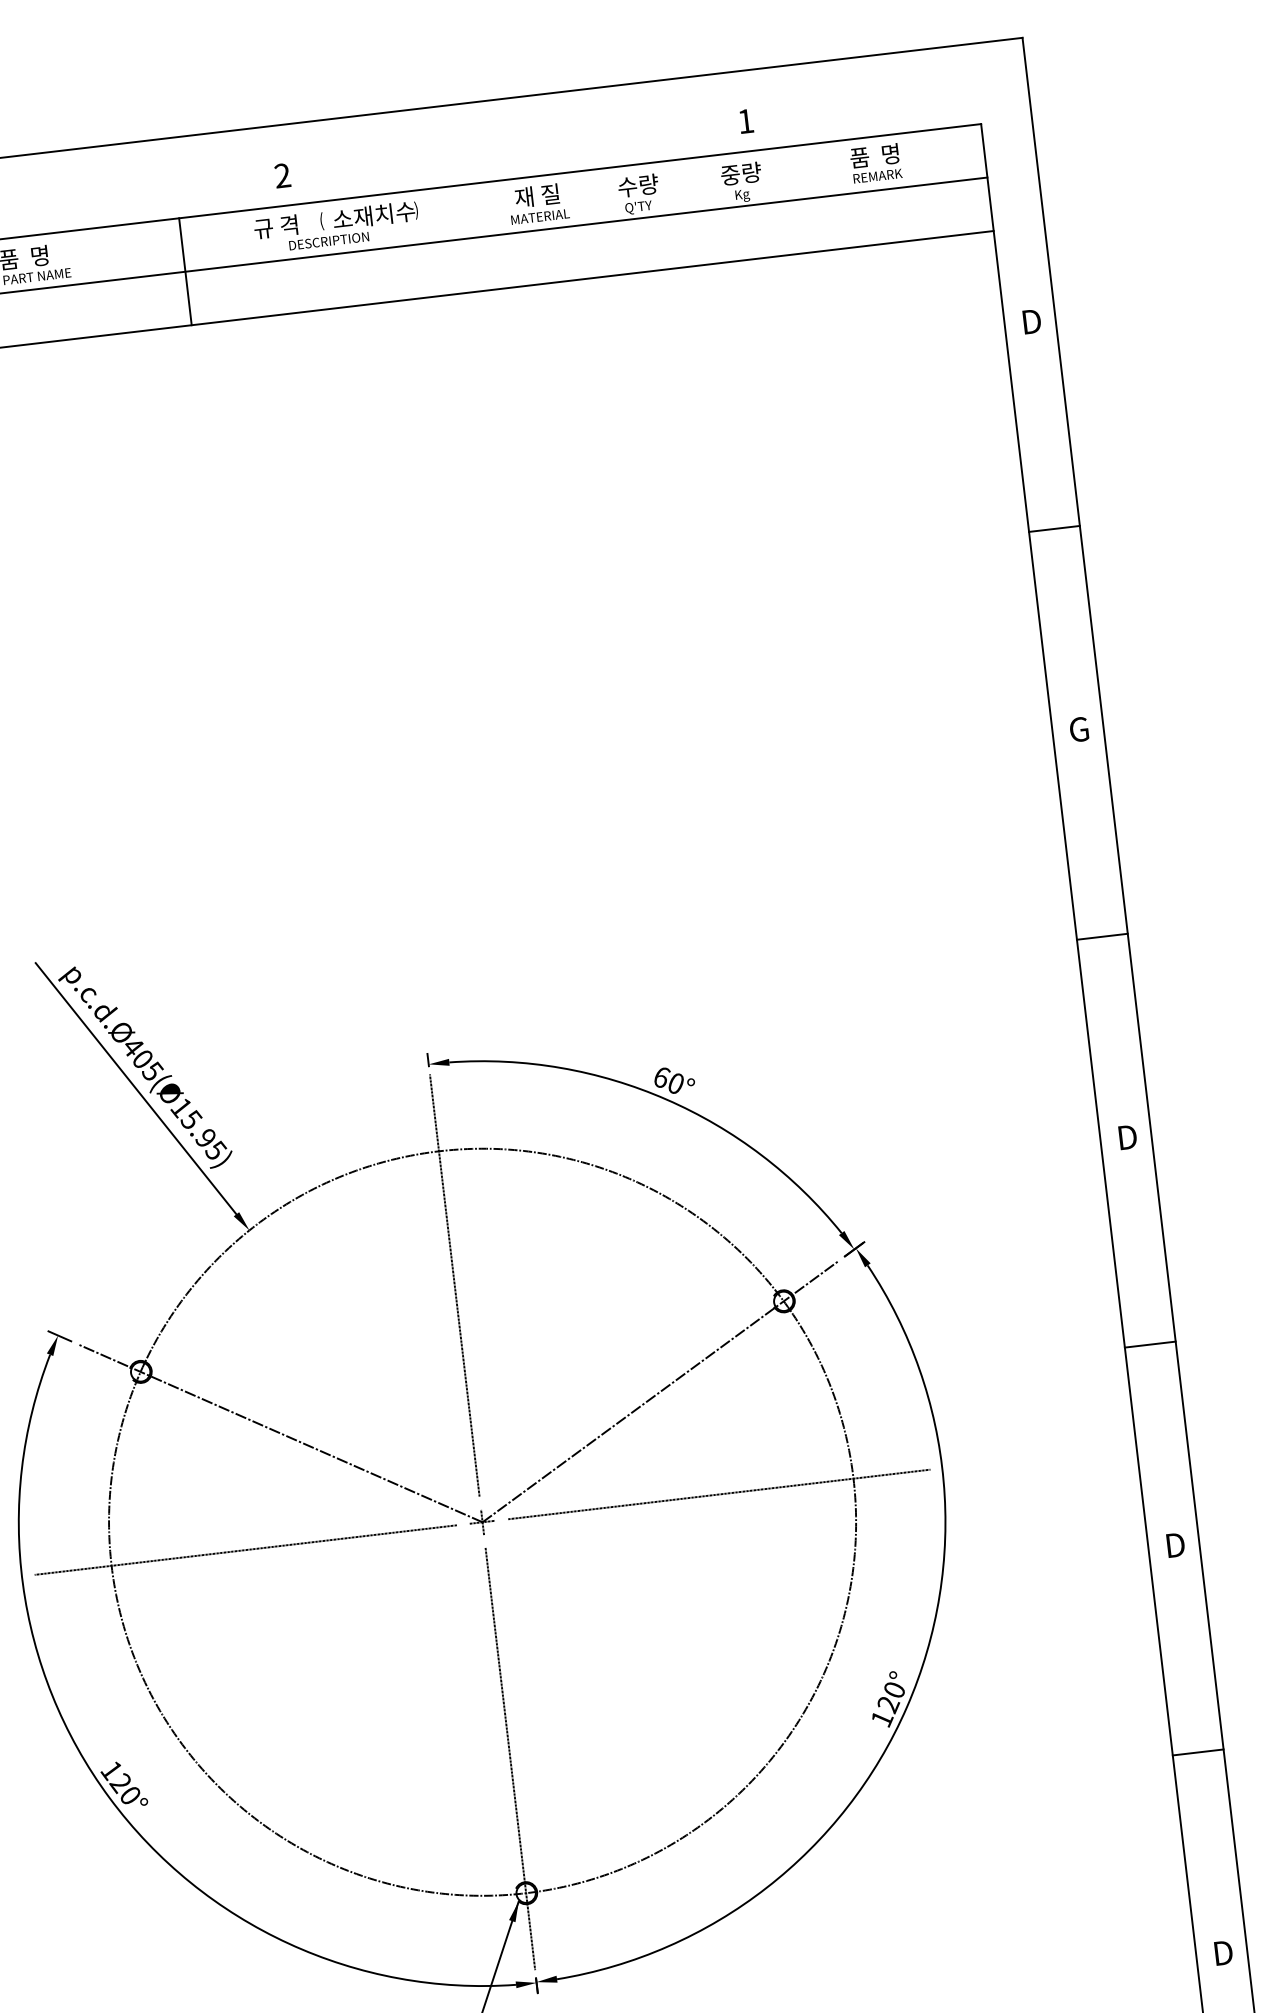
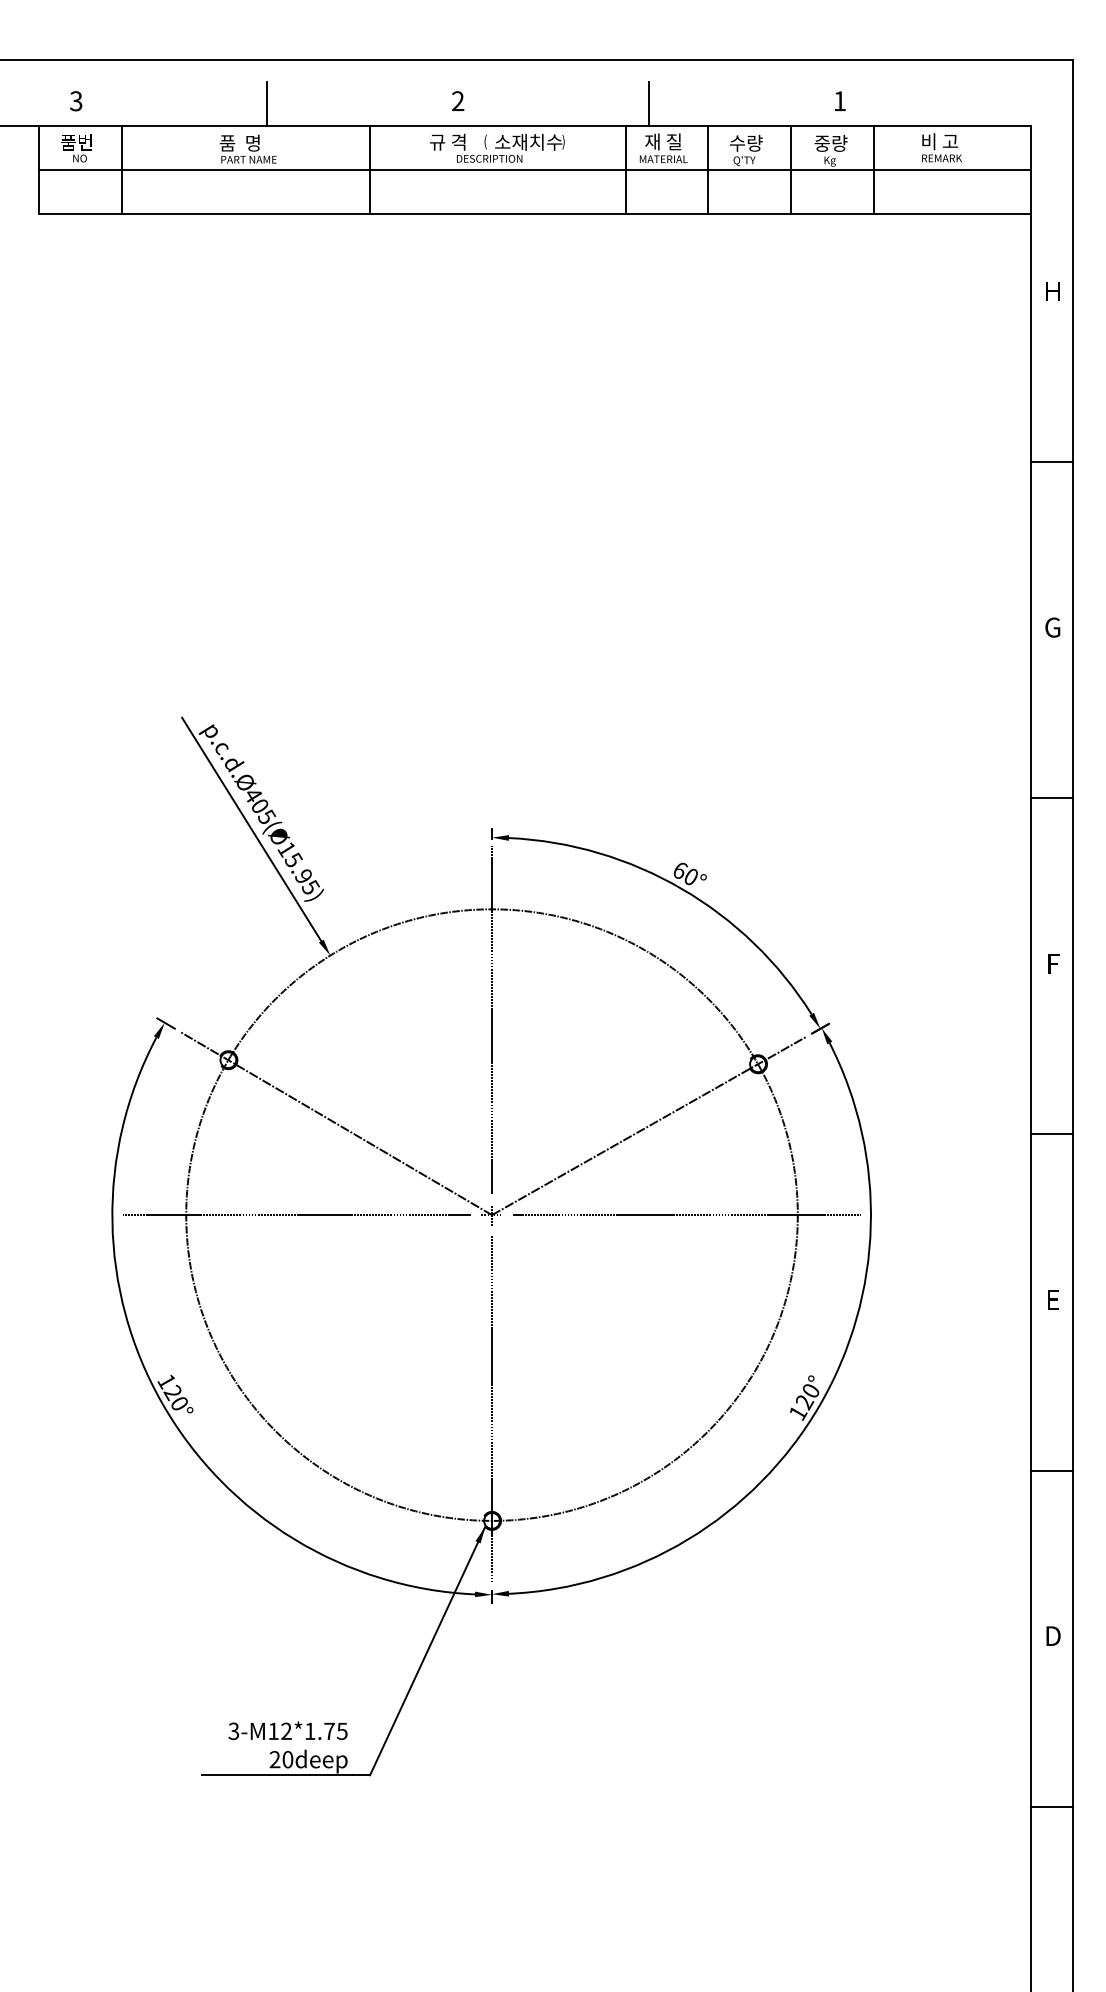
line: (515, 151) -> (649, 103), added
text: (873, 155) -> (940, 141), 품  명 -> 비 고
line: (796, 199) -> (873, 169), added
line: (51, 205) -> (267, 103), added
line: (695, 211) -> (790, 169), added
line: (596, 222) -> (708, 169), added
line: (495, 234) -> (625, 169), added
text: (1032, 321) -> (1053, 291), D -> H
text: (1127, 1136) -> (1053, 963), D -> F
text: (1175, 1544) -> (1053, 1299), D -> E

